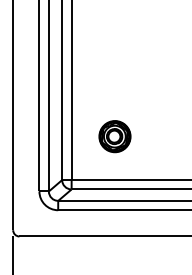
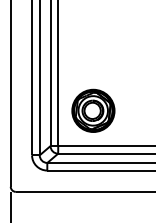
part: (114, 136) -> (93, 110), size x1.67

